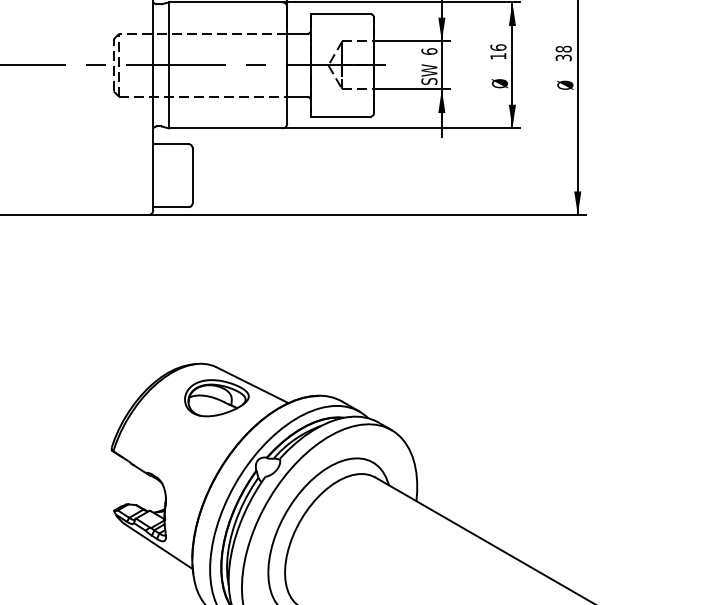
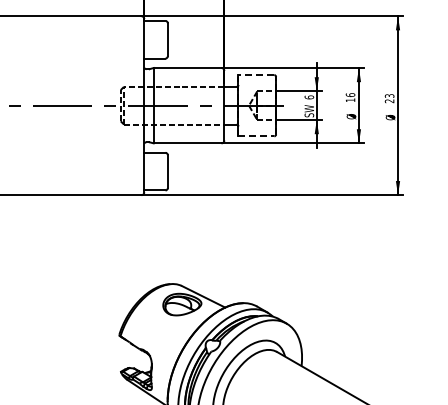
line: (340, 14) -> (256, 75), solid -> dashed
text: (563, 53) -> (389, 98), 38 -> 23
line: (340, 116) -> (256, 136), solid -> dashed

